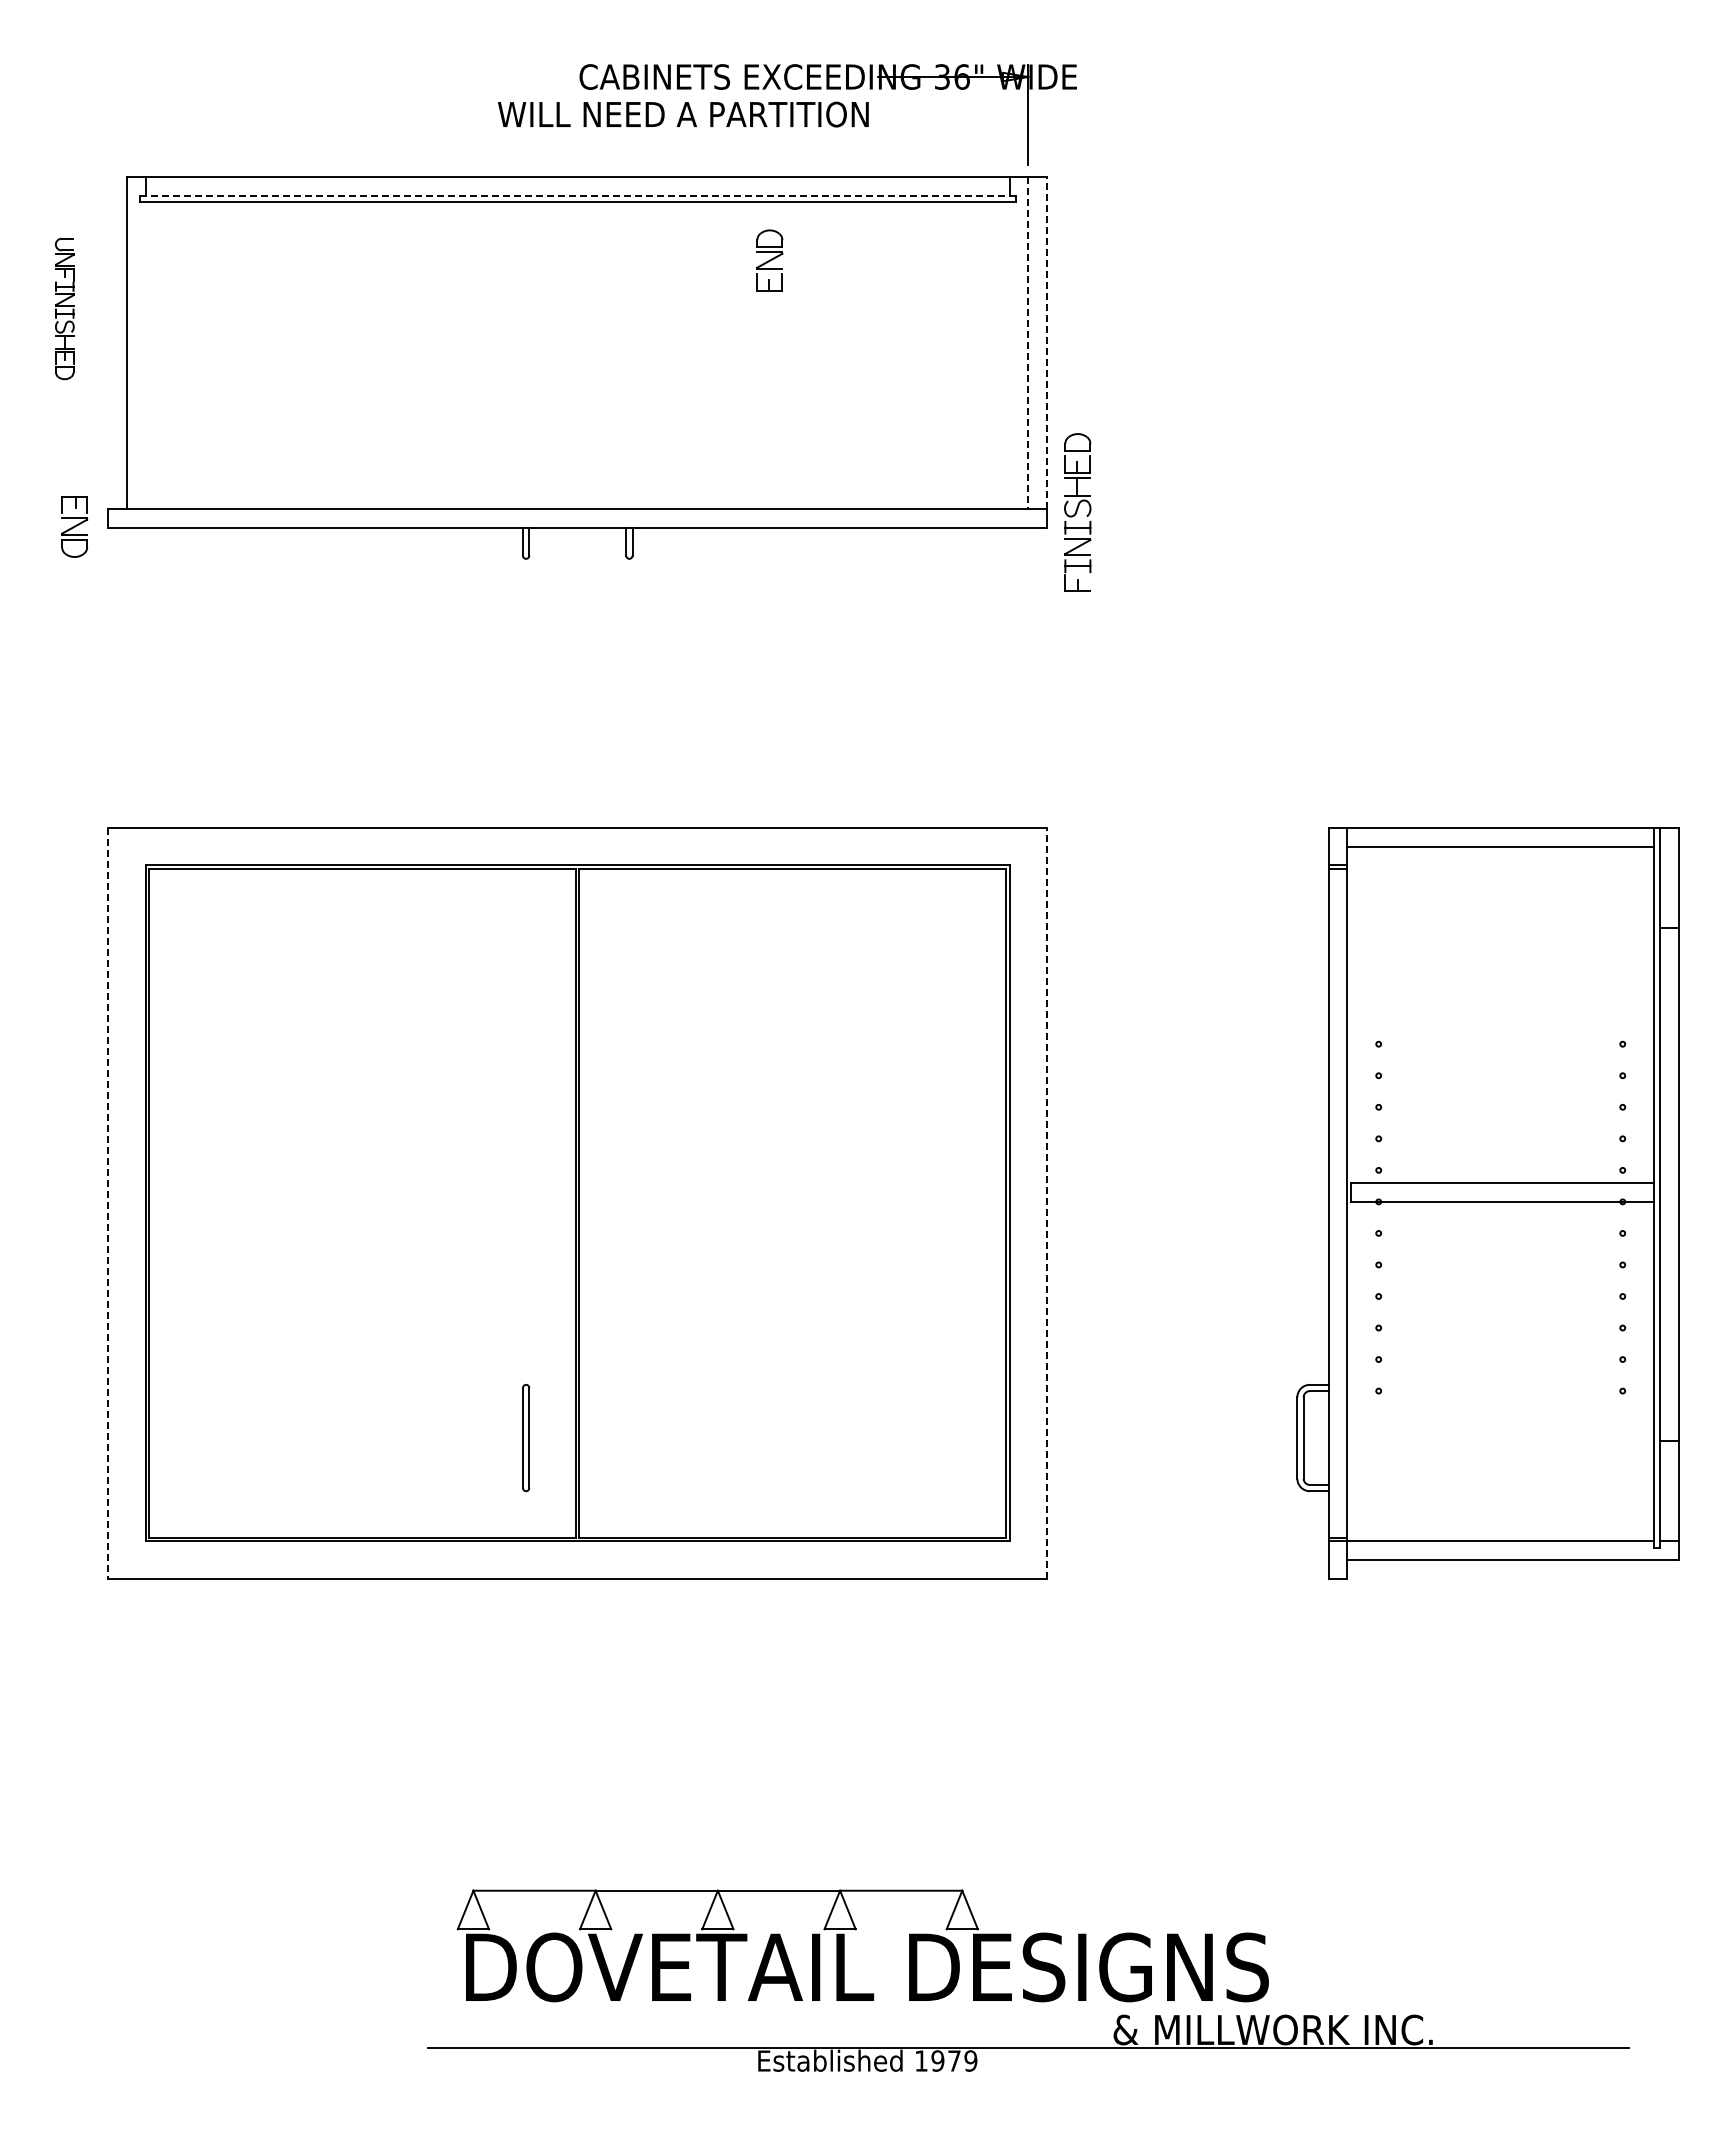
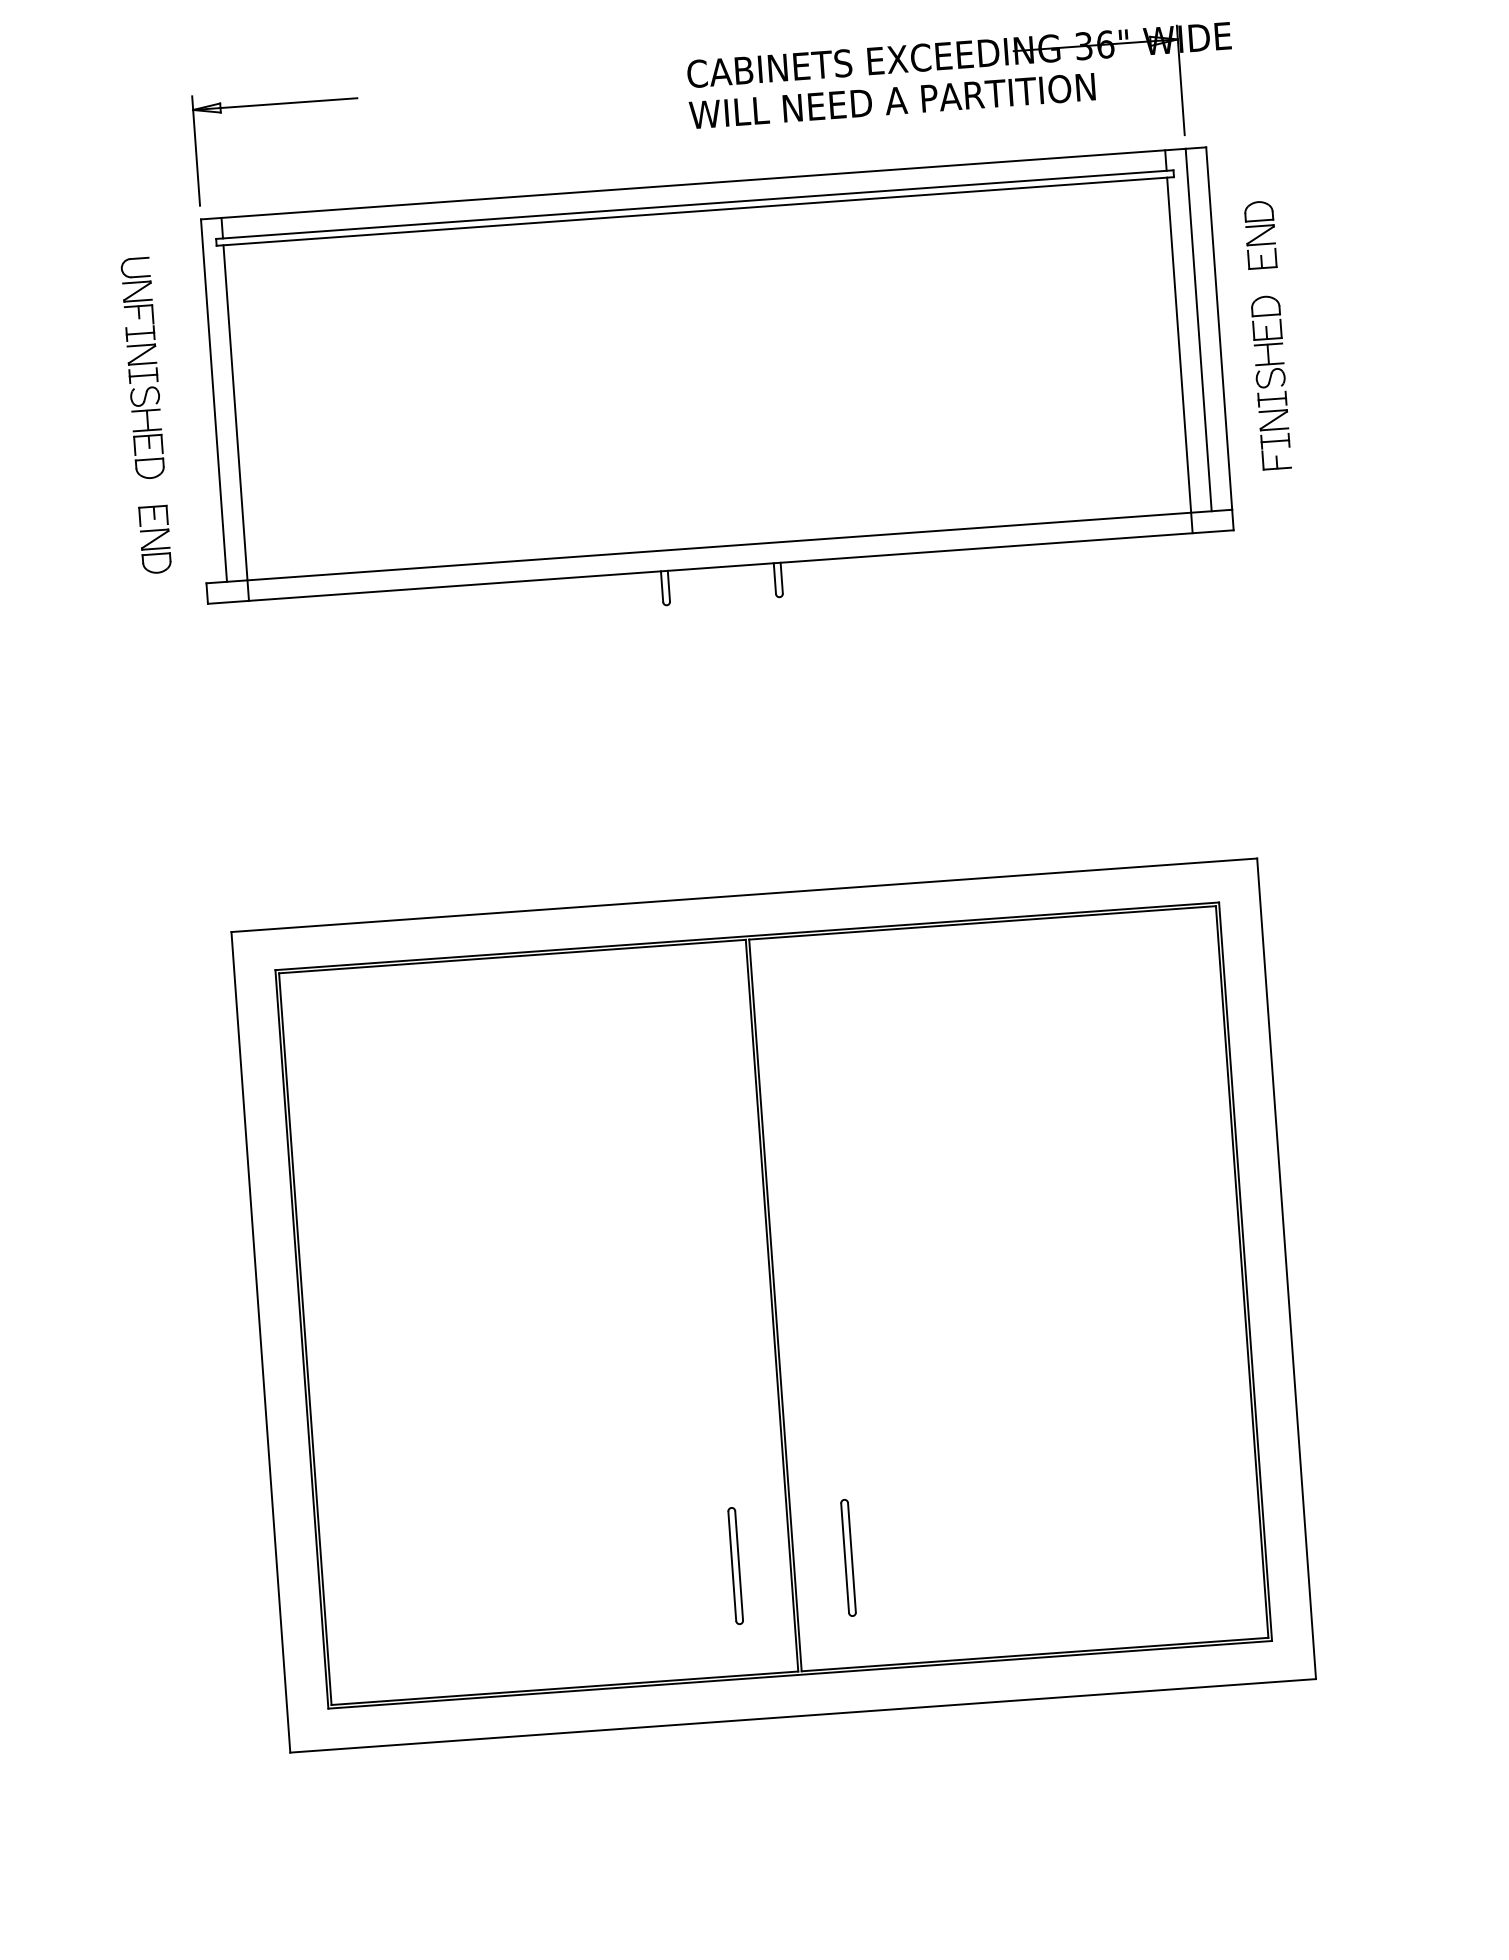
part: (201, 77) -> (274, 104), added
text: (683, 114) -> (892, 101), moved
line: (577, 195) -> (694, 204), dashed -> solid
part: (769, 260) -> (1260, 235), moved
part: (64, 308) -> (142, 367), size x1.43
line: (1028, 342) -> (1198, 329), dashed -> solid
line: (1047, 342) -> (1219, 328), dashed -> solid
line: (146, 364) -> (236, 422), added
line: (1009, 364) -> (1179, 355), added
part: (1077, 512) -> (1270, 382), moved
part: (74, 526) -> (155, 539), moved
line: (1047, 1202) -> (1286, 1267), dashed -> solid
line: (108, 1203) -> (260, 1342), dashed -> solid
part: (629, 1438) -> (848, 1558), added

